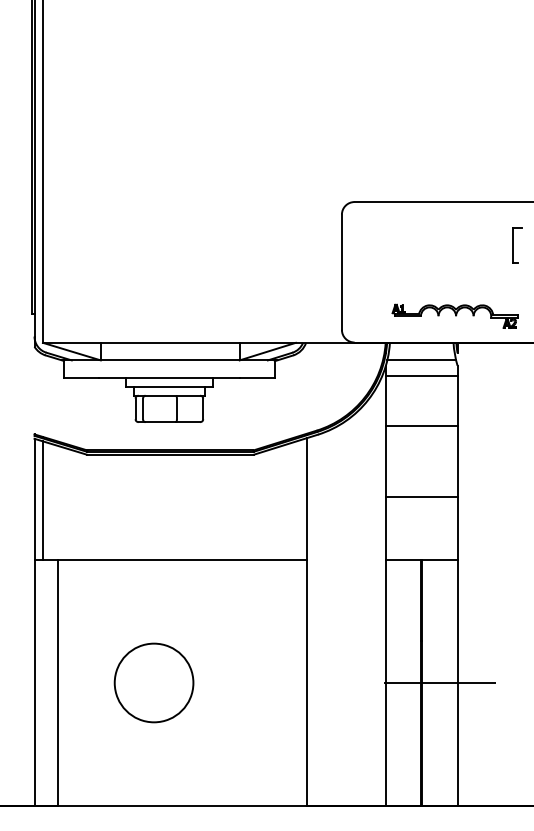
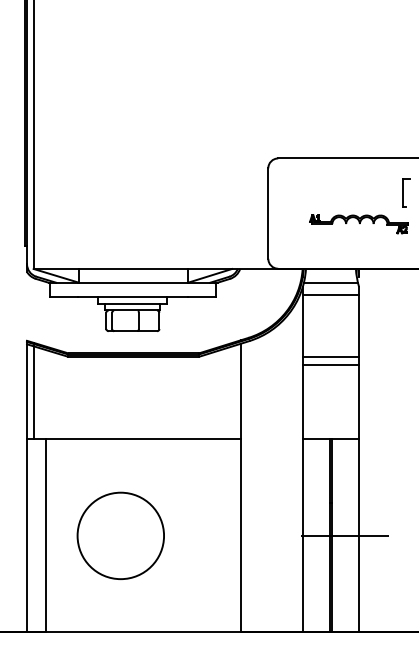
part: (454, 316) -> (358, 224), moved
line: (421, 426) -> (330, 364), moved
line: (421, 496) -> (330, 356), moved
circle: (153, 682) -> (120, 535), size x1.4

